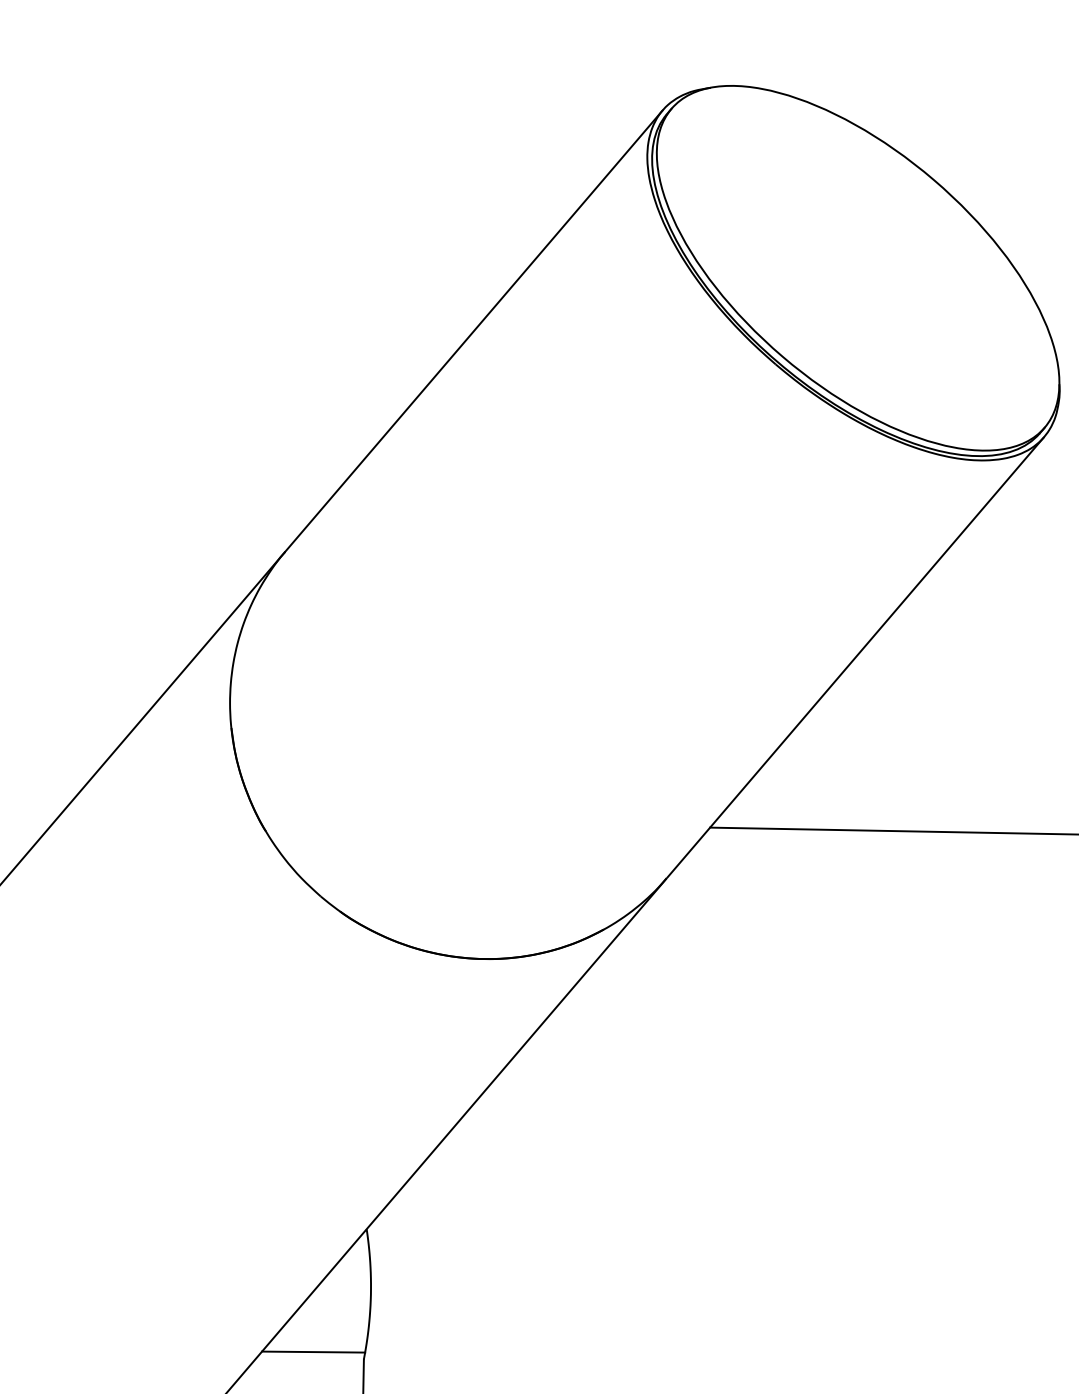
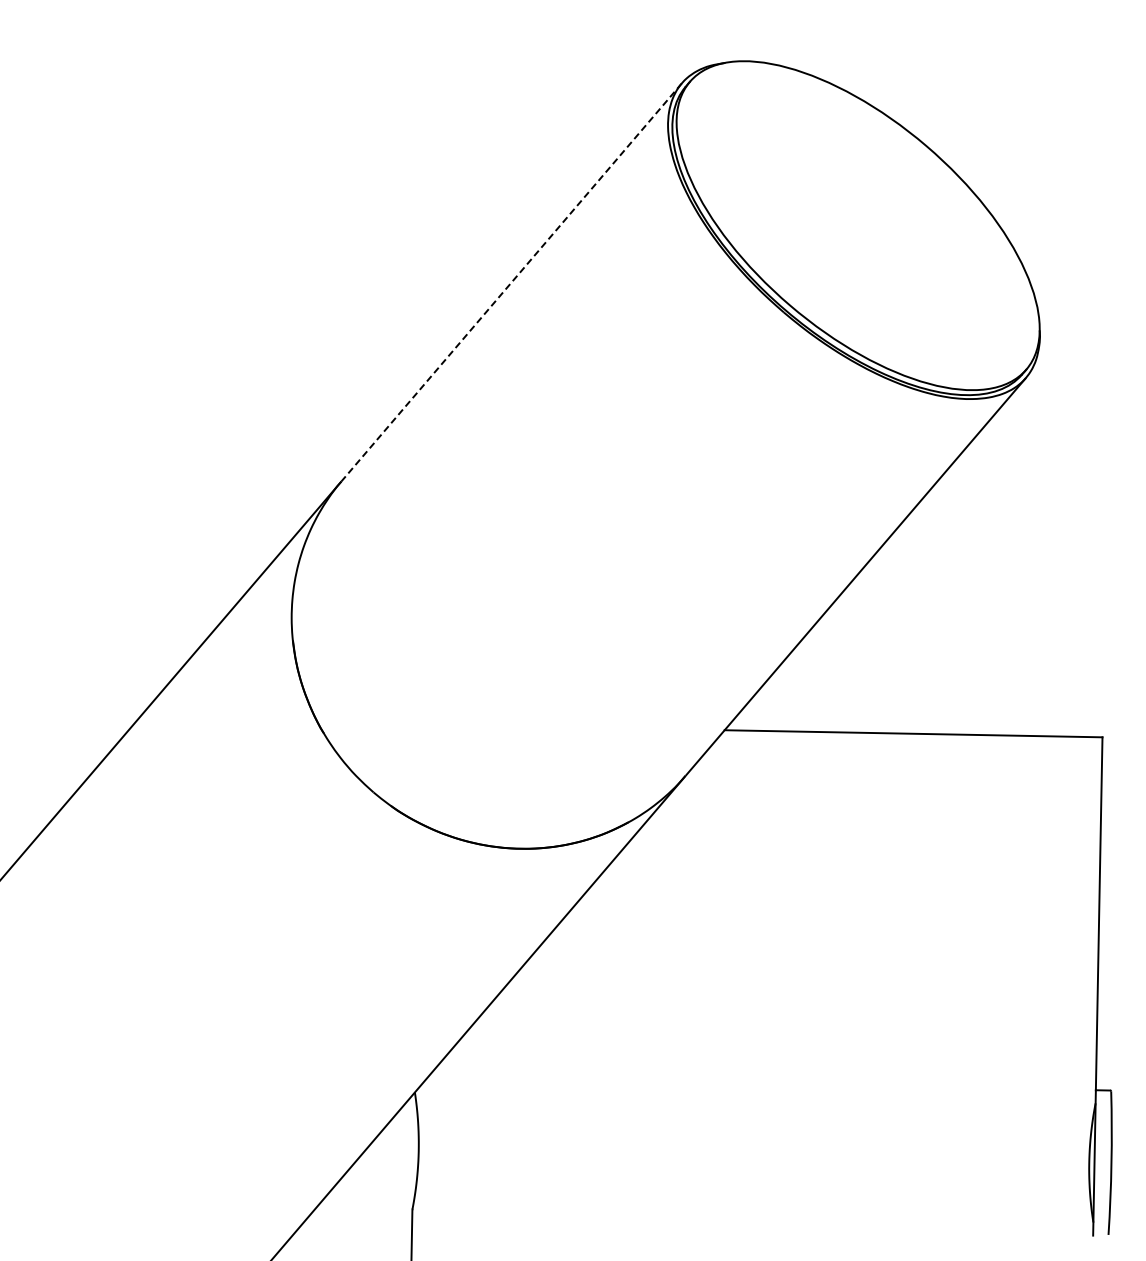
line: (473, 331) -> (511, 282), solid -> dashed
line: (313, 1351) -> (366, 1202), removed

